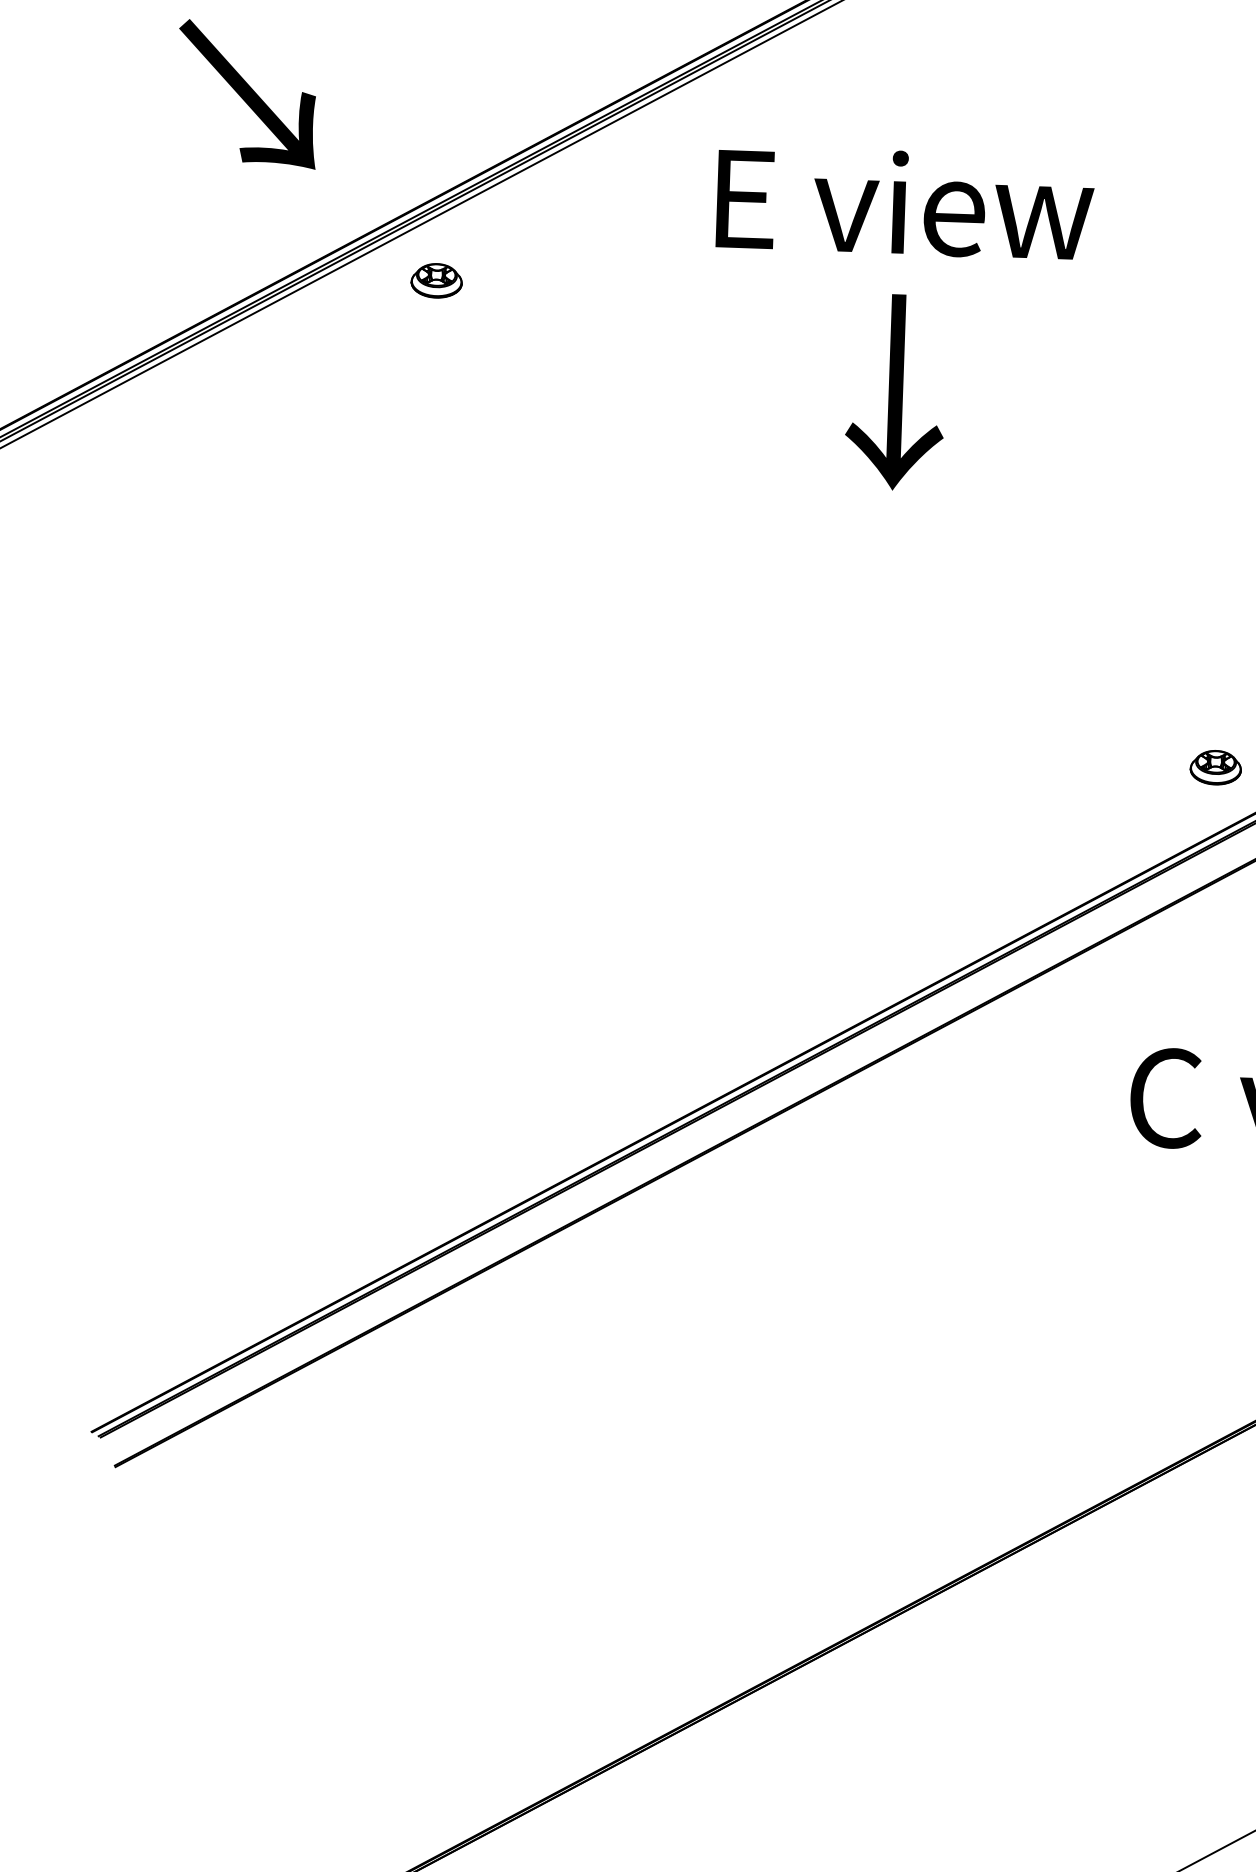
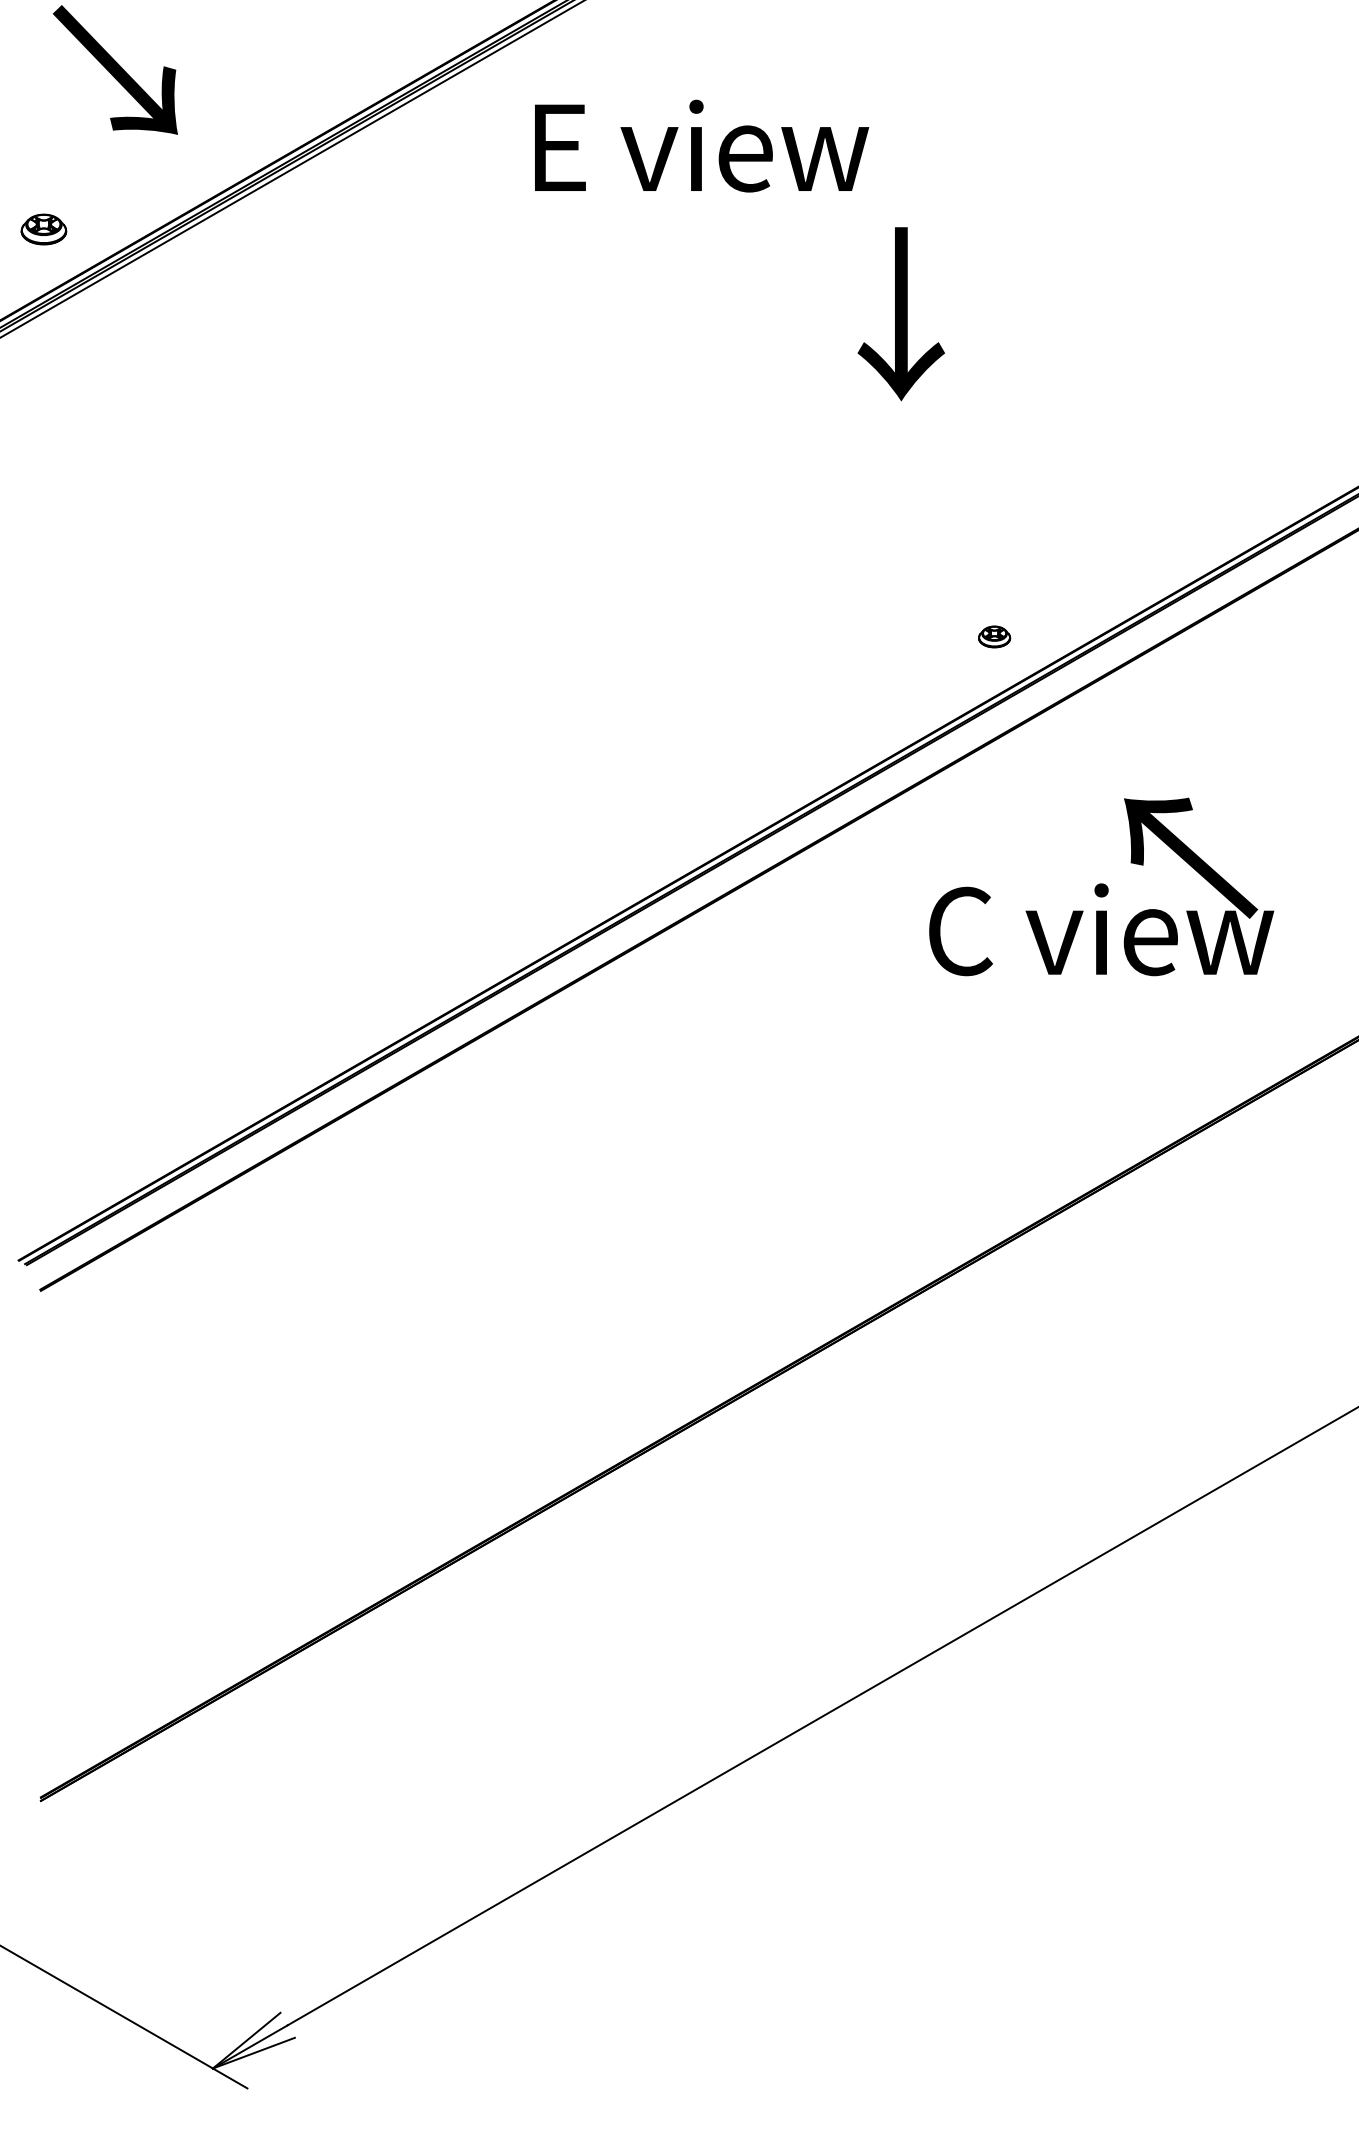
part: (436, 280) -> (43, 229), moved
text: (894, 392) -> (900, 314), moved
part: (1215, 767) -> (994, 636), size x0.7

